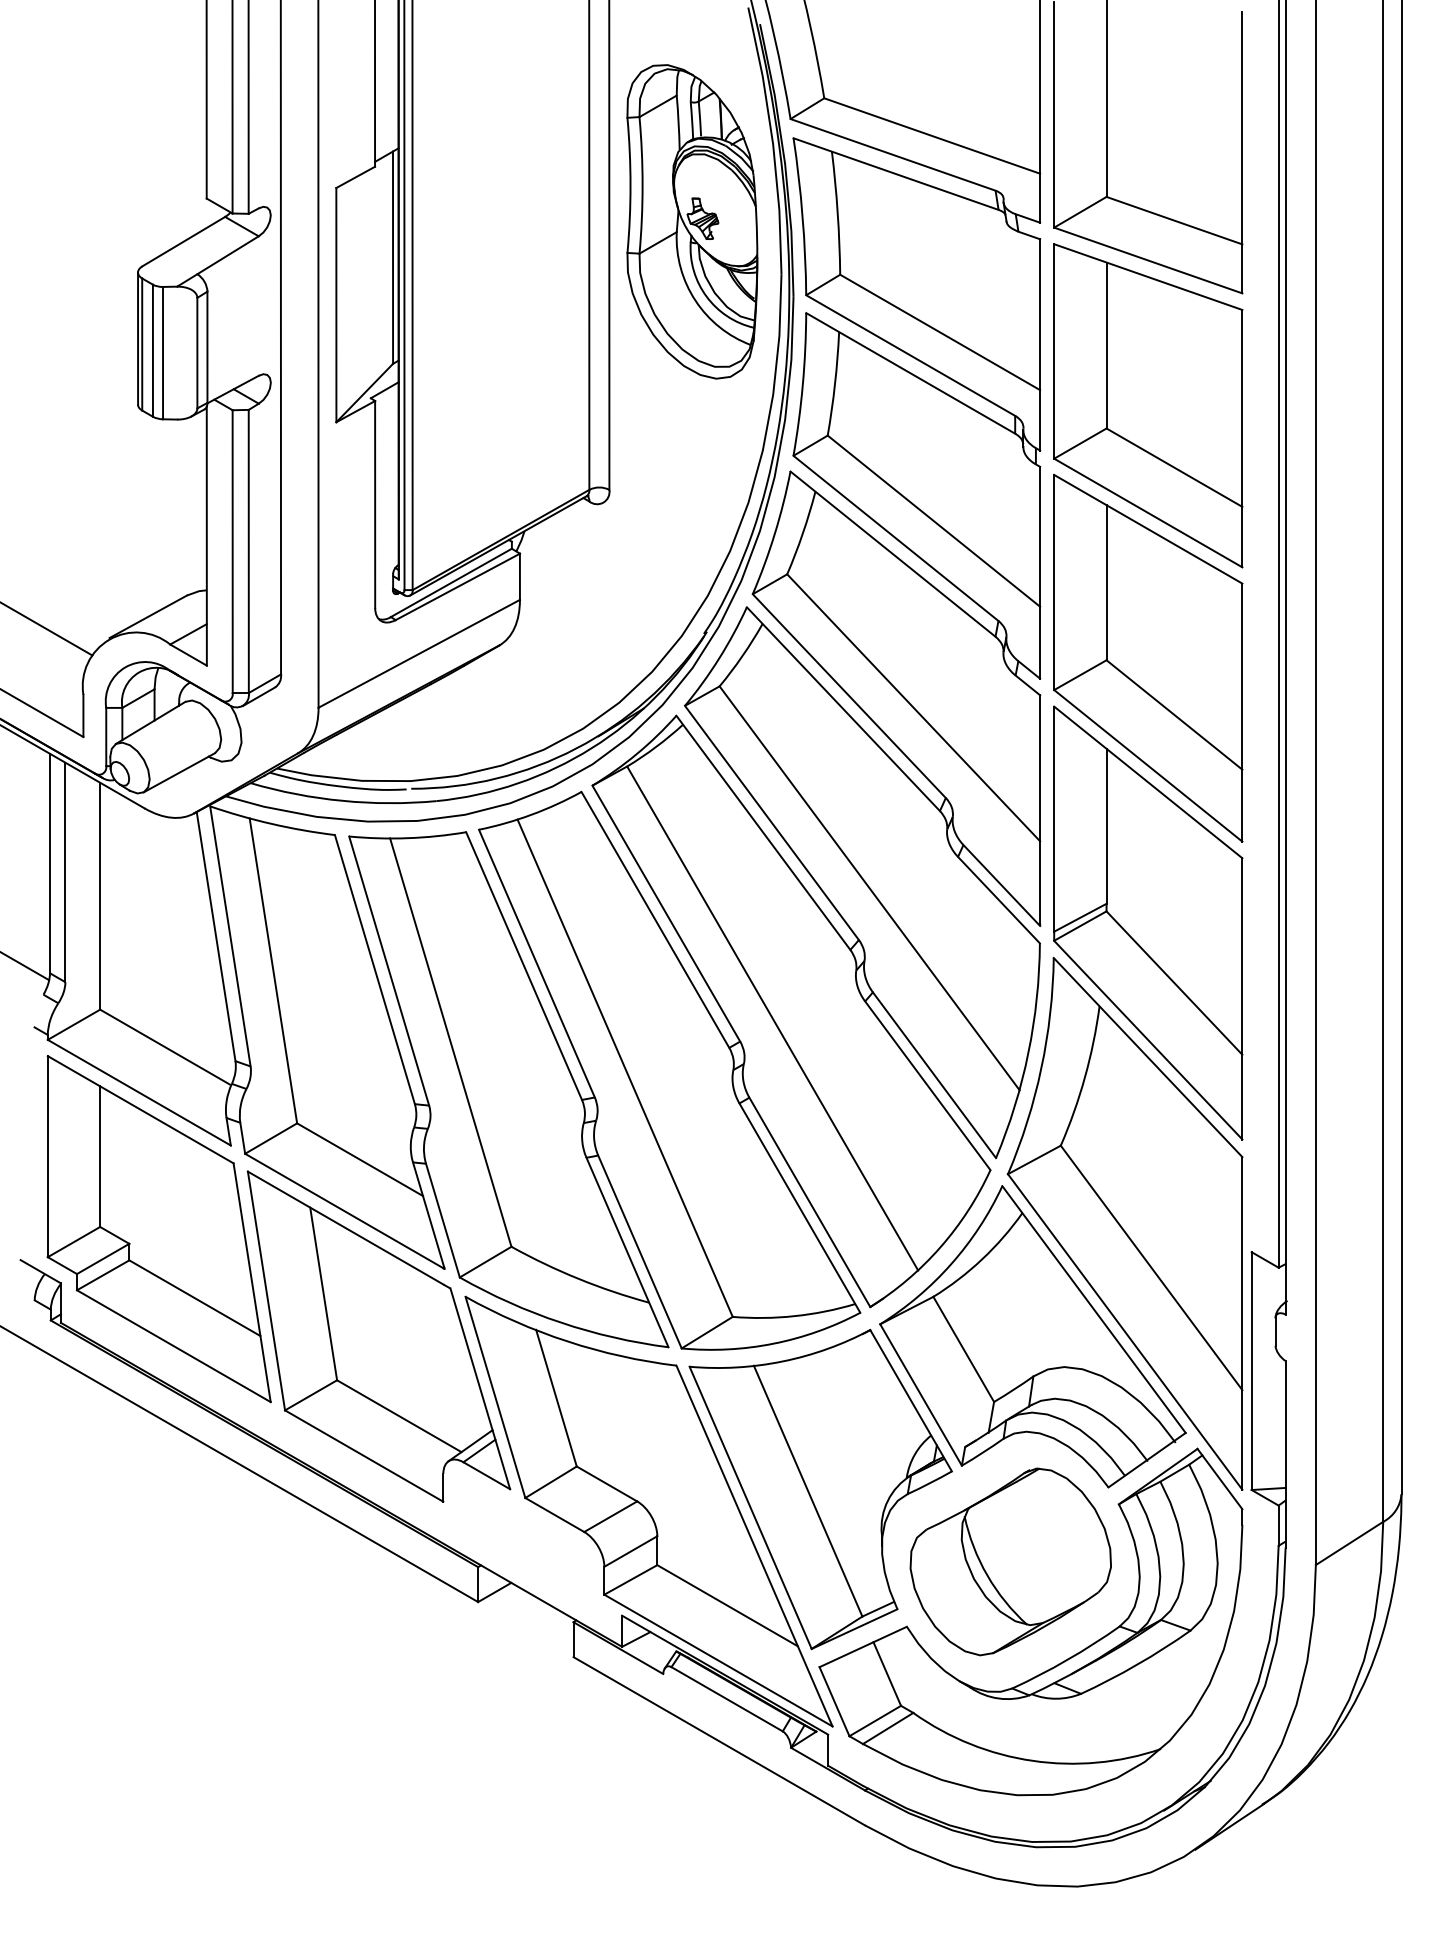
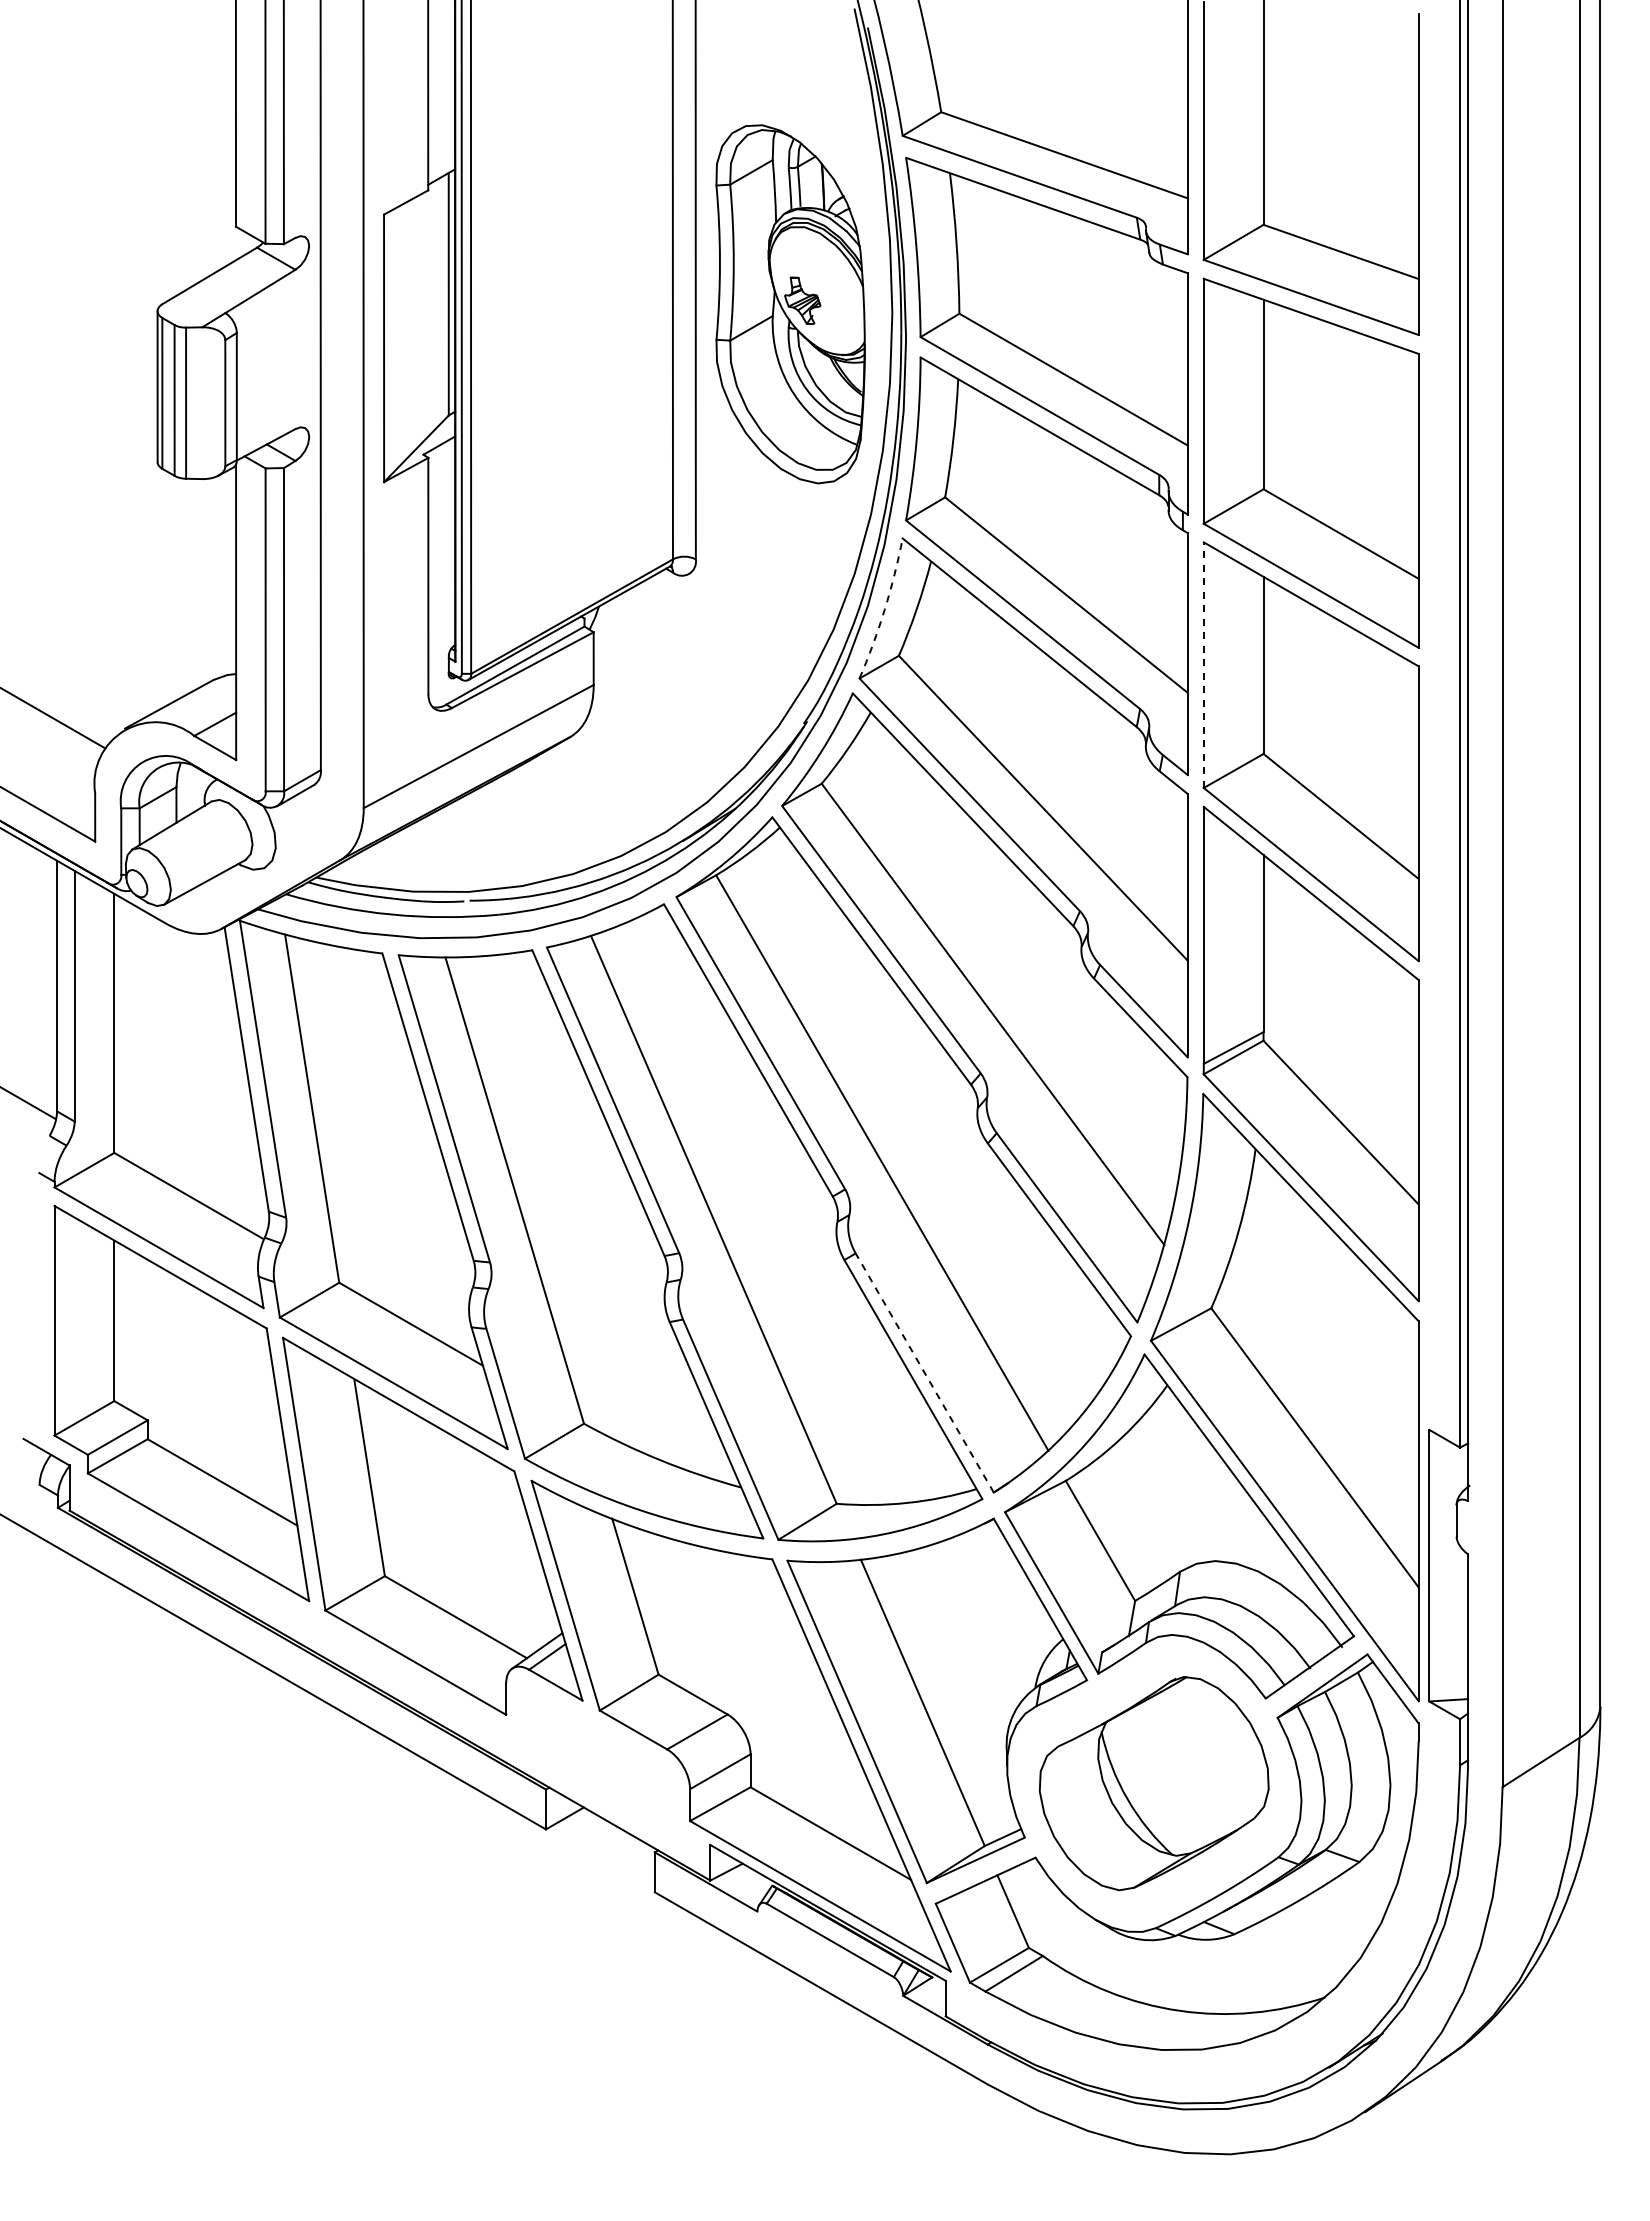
part: (692, 222) -> (790, 304), moved
arc: (774, 533) -> (884, 609), solid -> dashed
line: (1053, 582) -> (1203, 665), solid -> dashed
line: (809, 1201) -> (924, 1372), solid -> dashed

